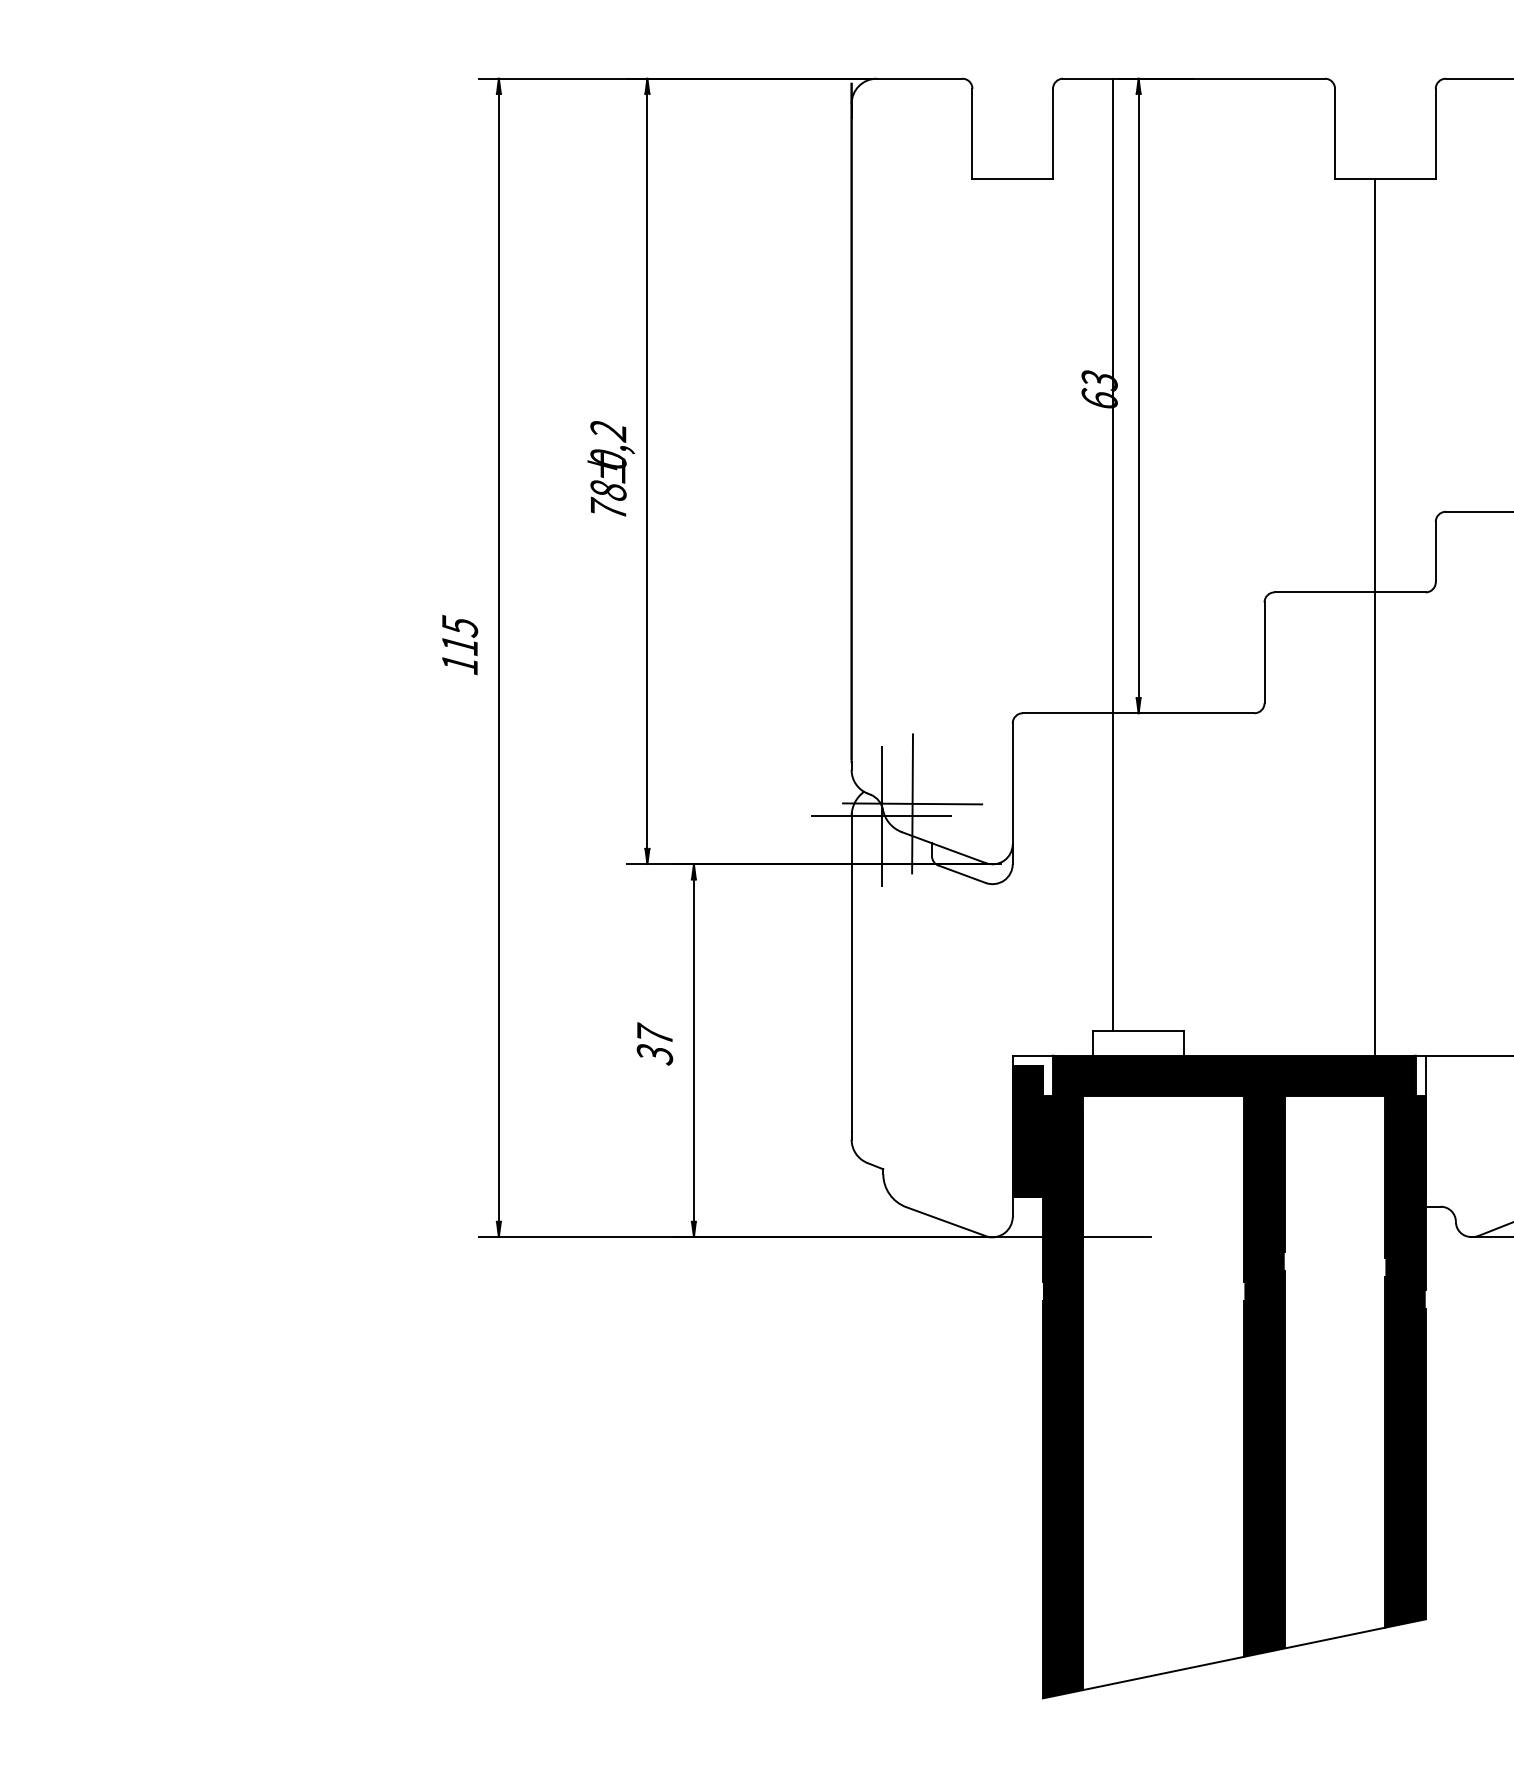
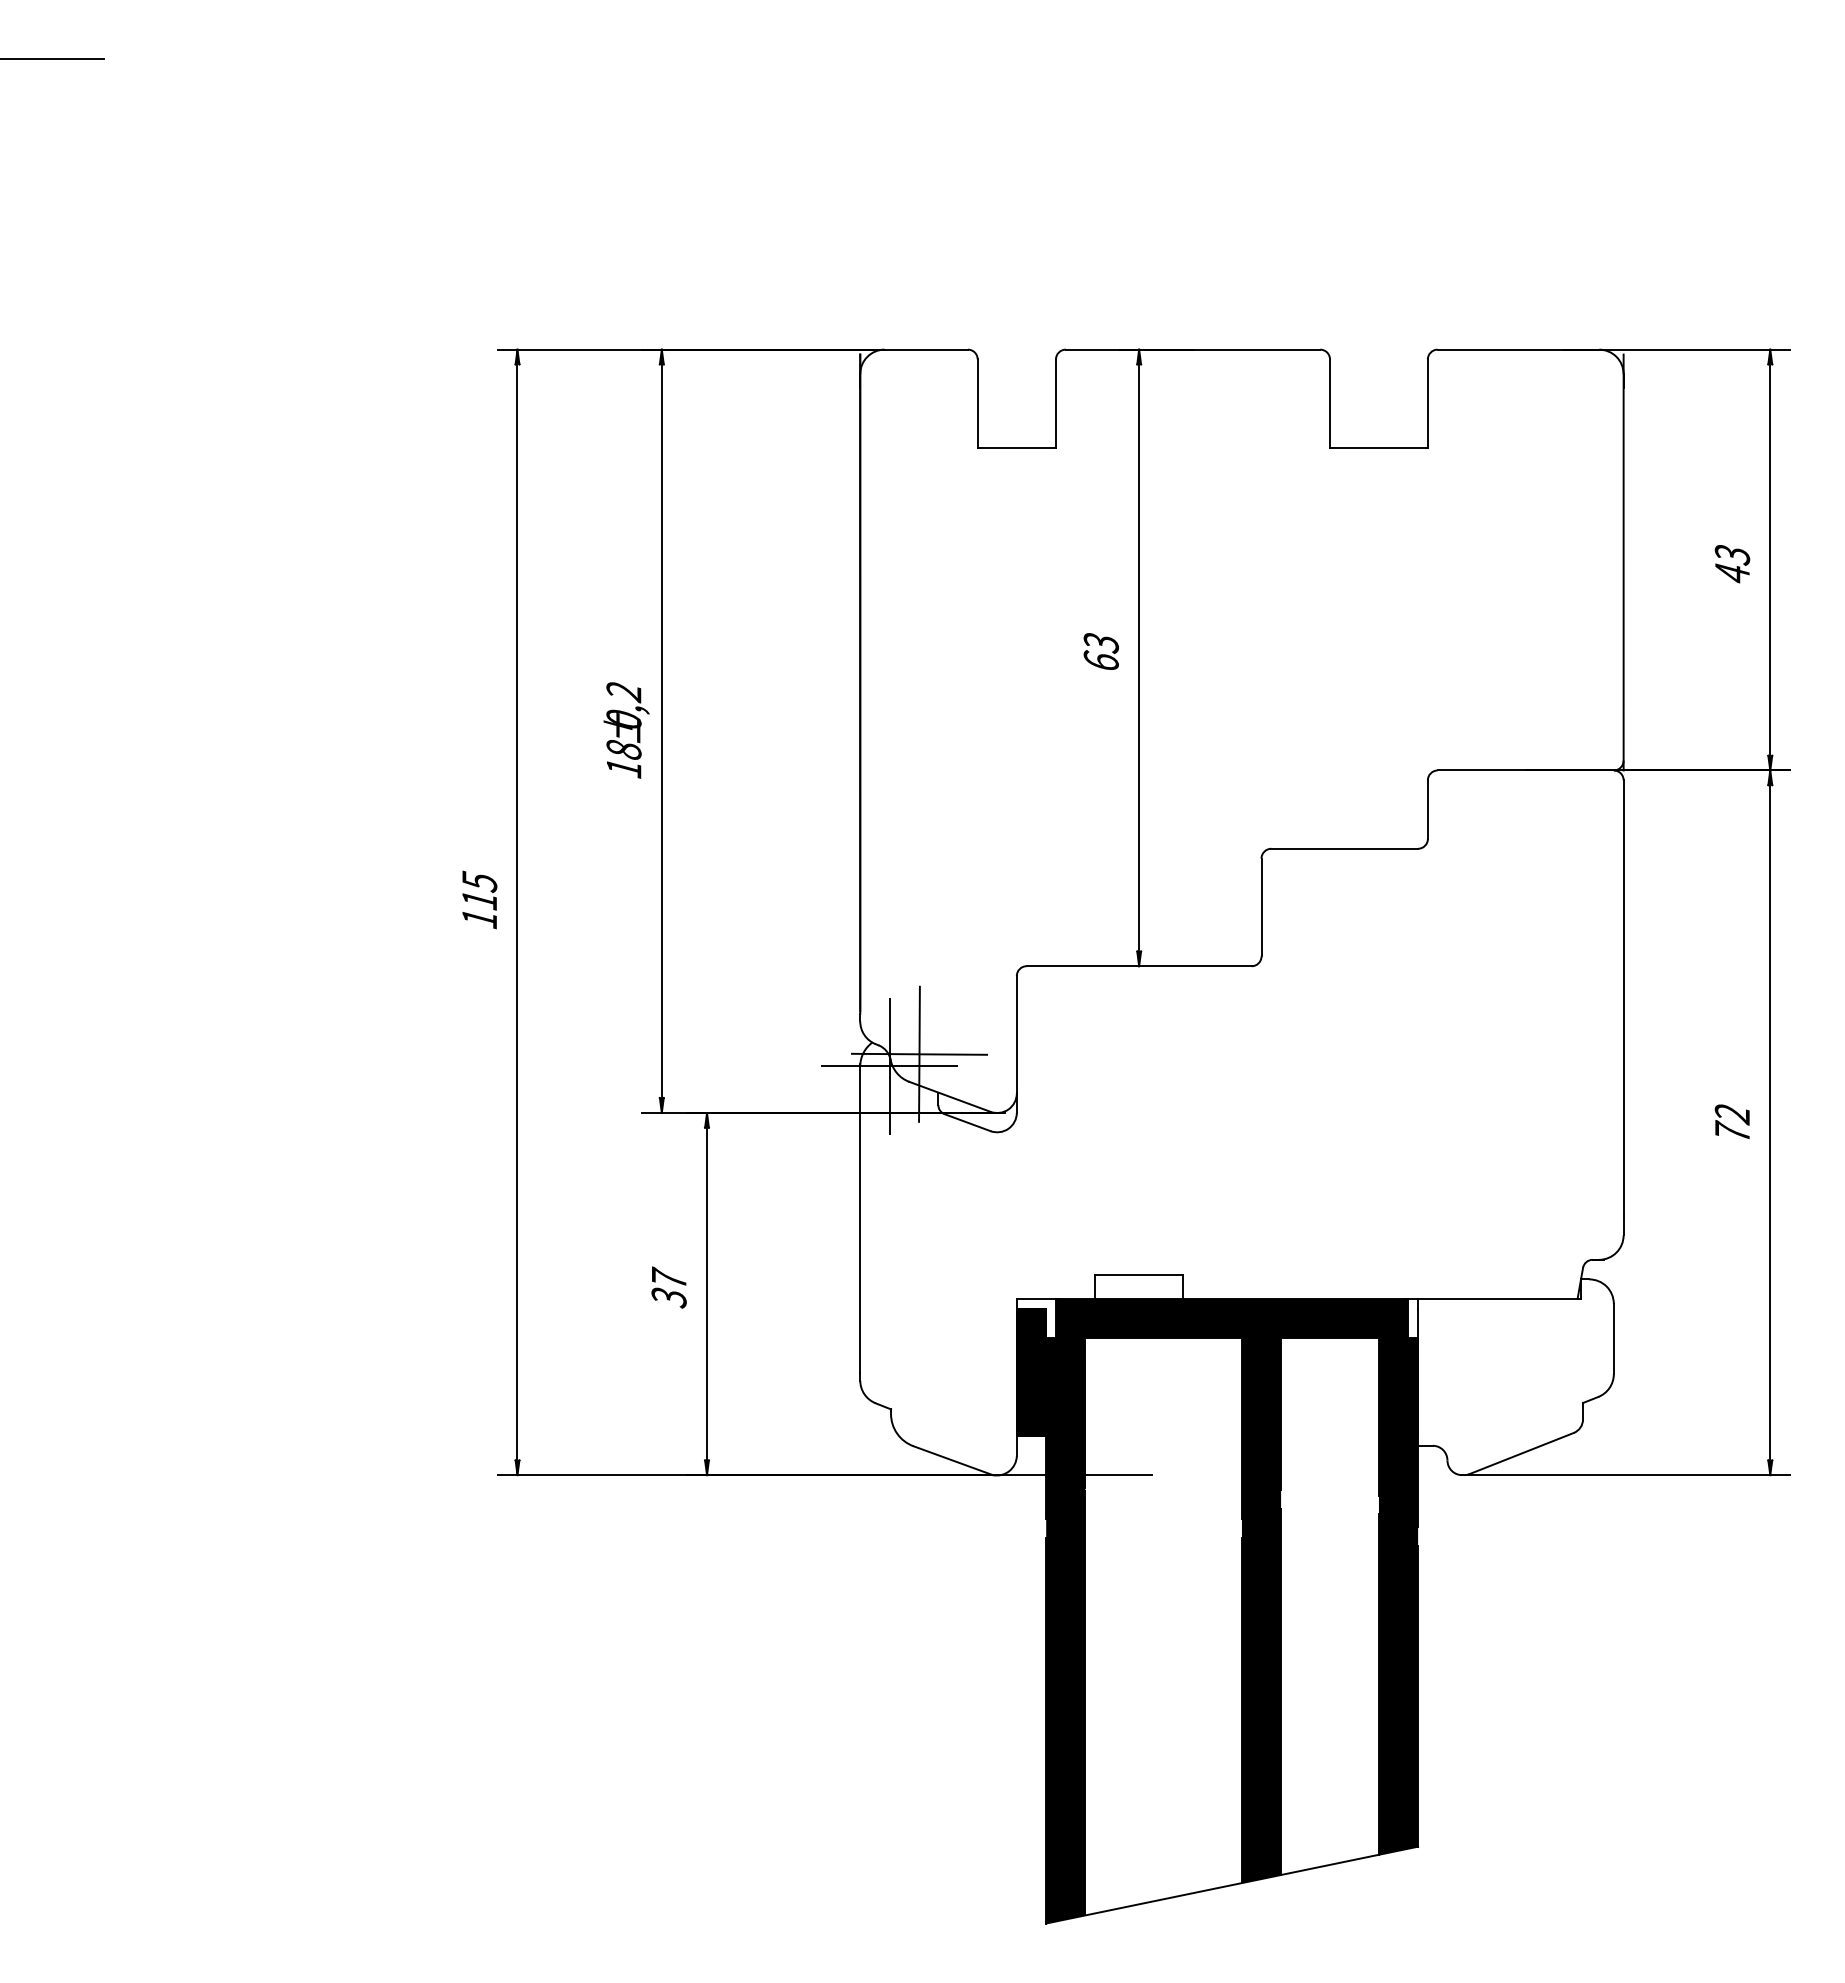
text: (609, 508) -> (624, 767), 78 -> 18
line: (1113, 554) -> (1114, 811), removed
line: (1375, 616) -> (1369, 872), removed

